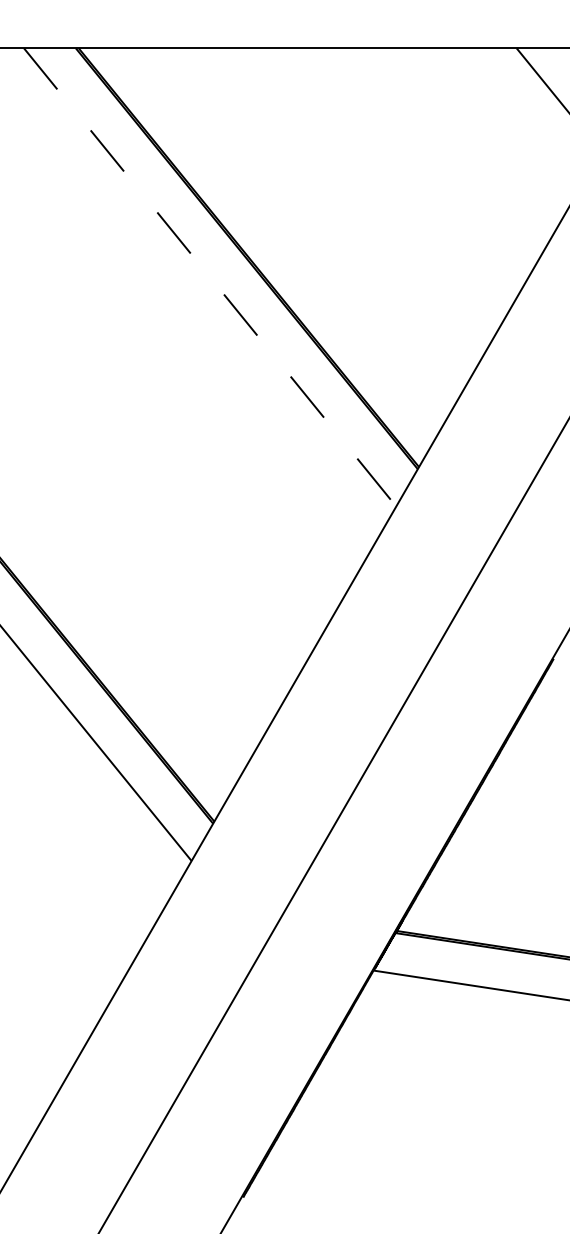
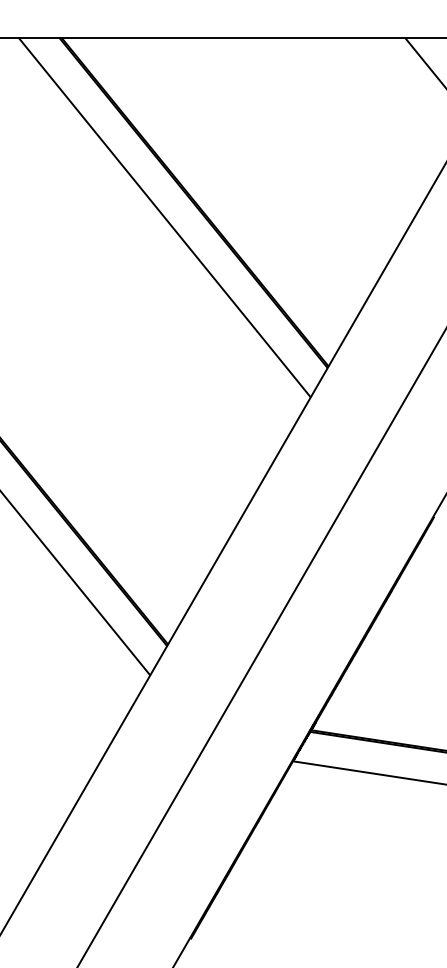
line: (209, 277) -> (164, 217), dashed -> solid

